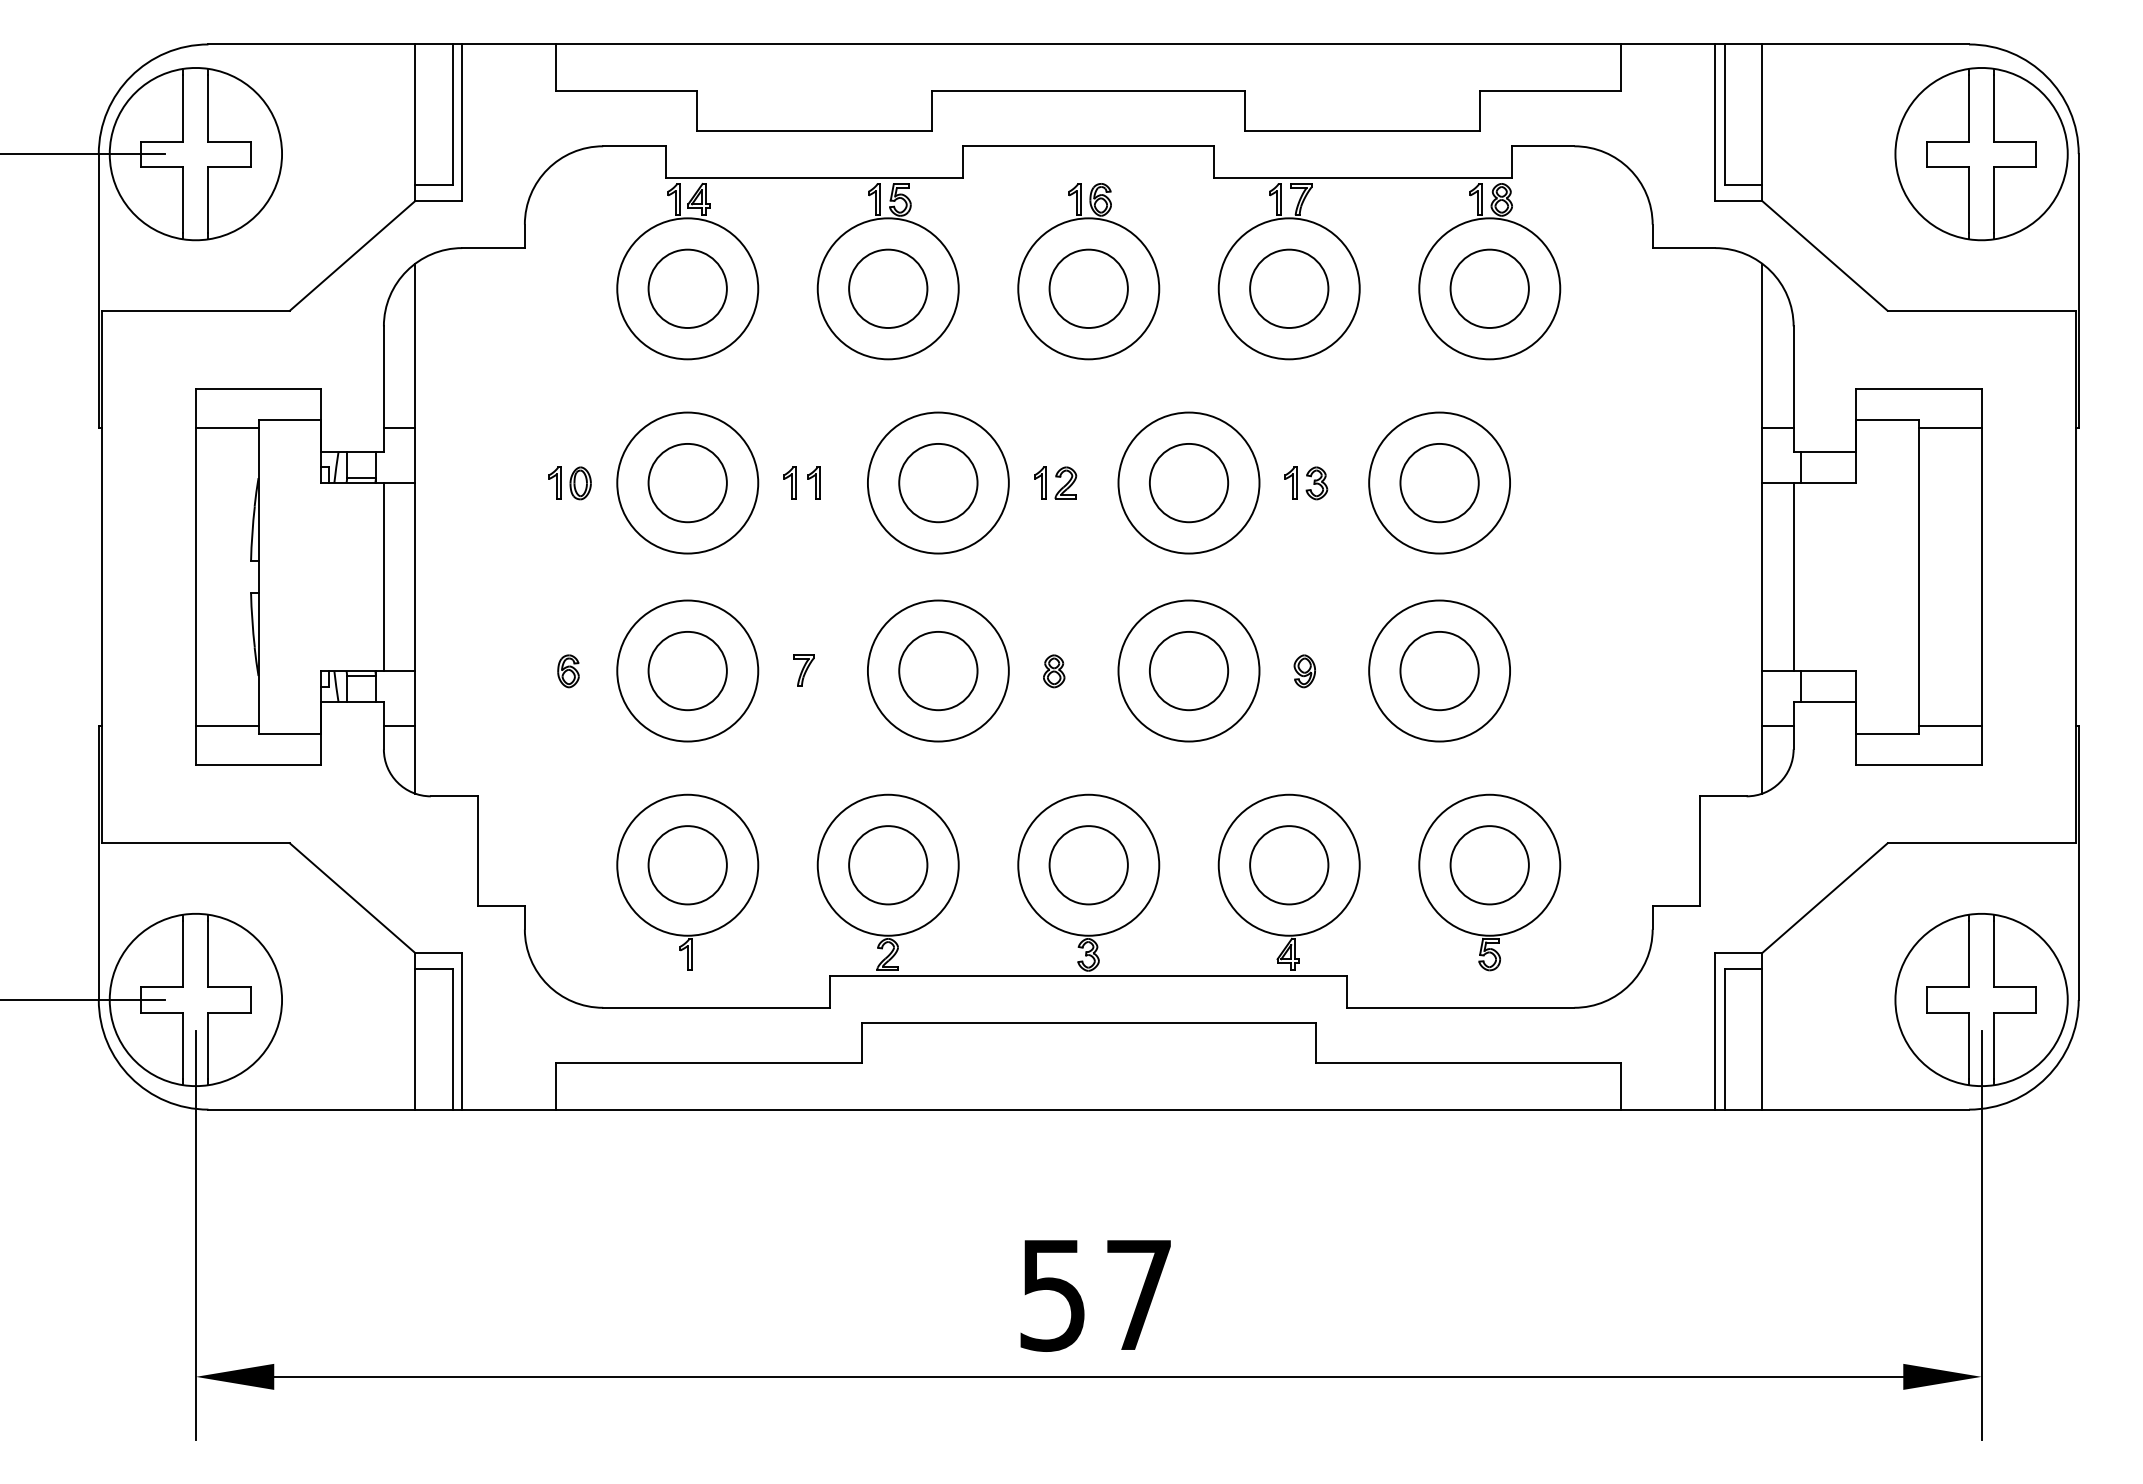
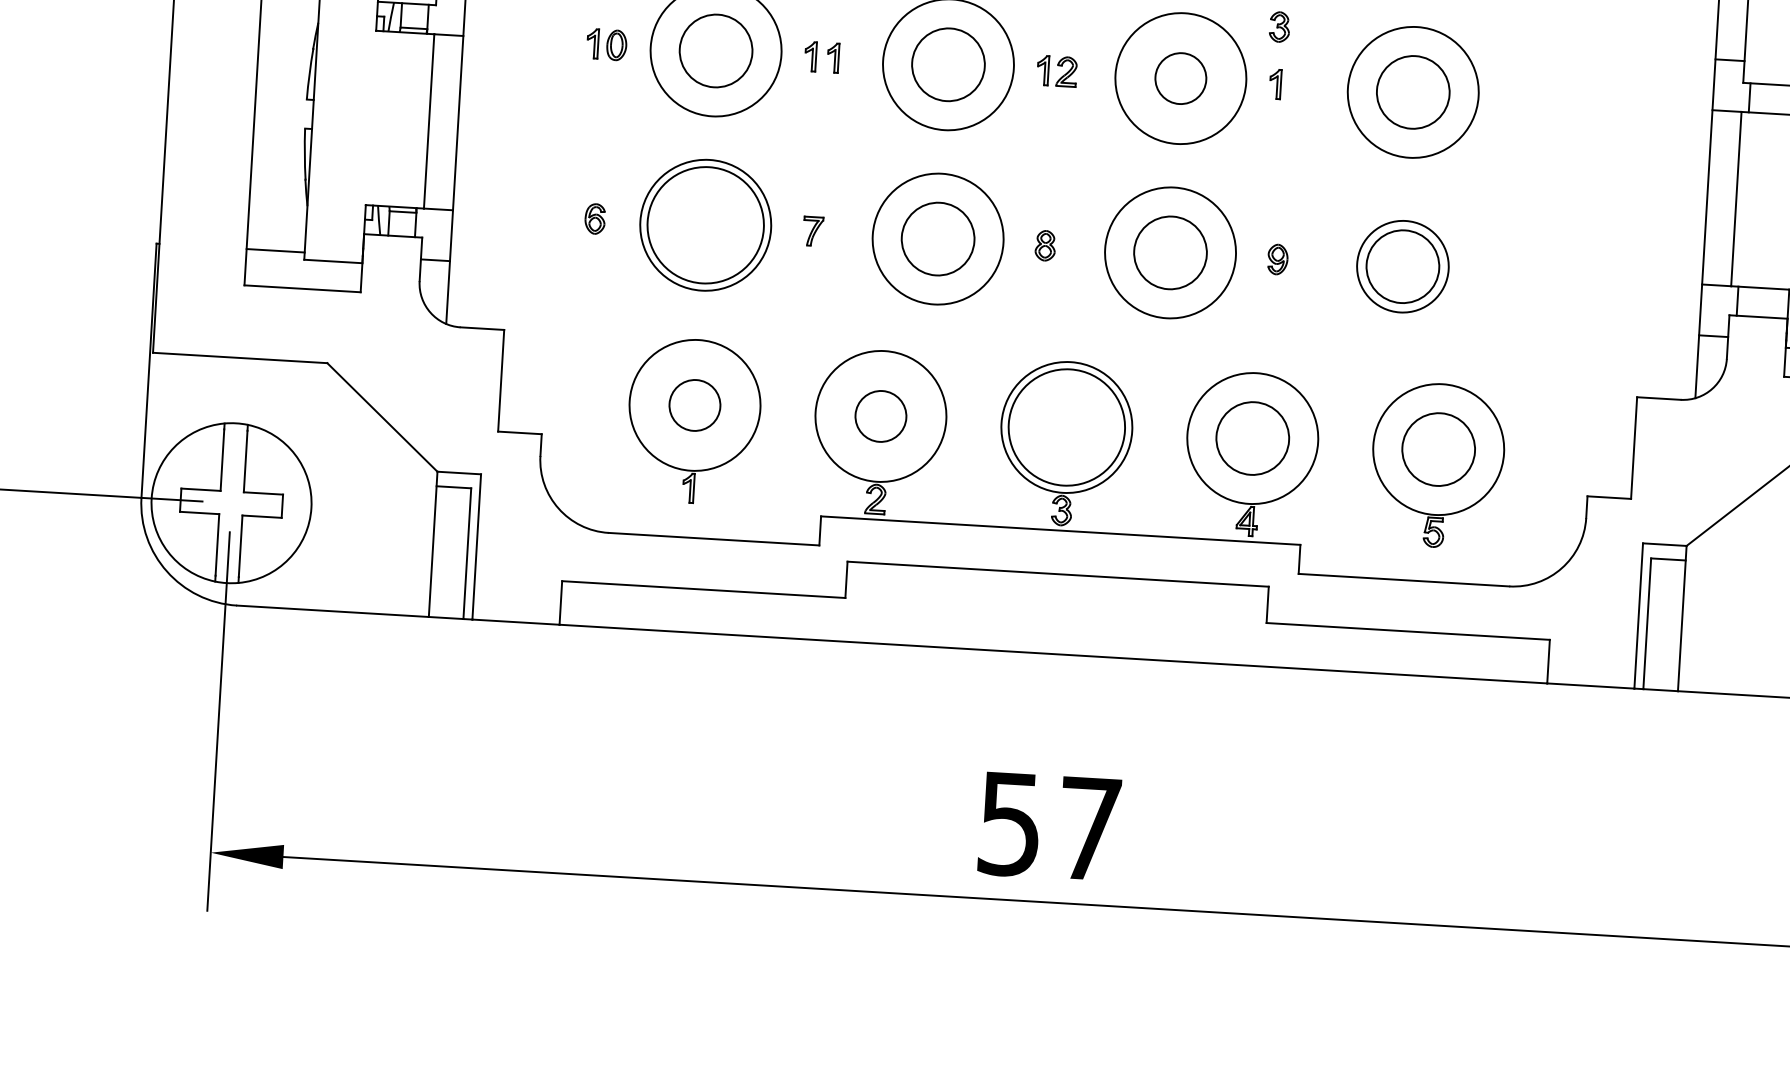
circle: (1188, 482) -> (1180, 78), size x0.7
part: (1316, 483) -> (1279, 27), moved
circle: (687, 670) -> (705, 224), size x1.6
circle: (1439, 670) -> (1402, 266), size x0.7
circle: (687, 865) -> (694, 405), size x0.7
circle: (888, 865) -> (881, 416), size x0.7
circle: (1088, 865) -> (1066, 427), size x1.6

